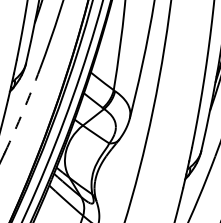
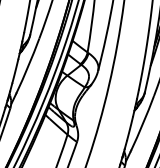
arc: (23, 111) -> (28, 66), dashed -> solid

